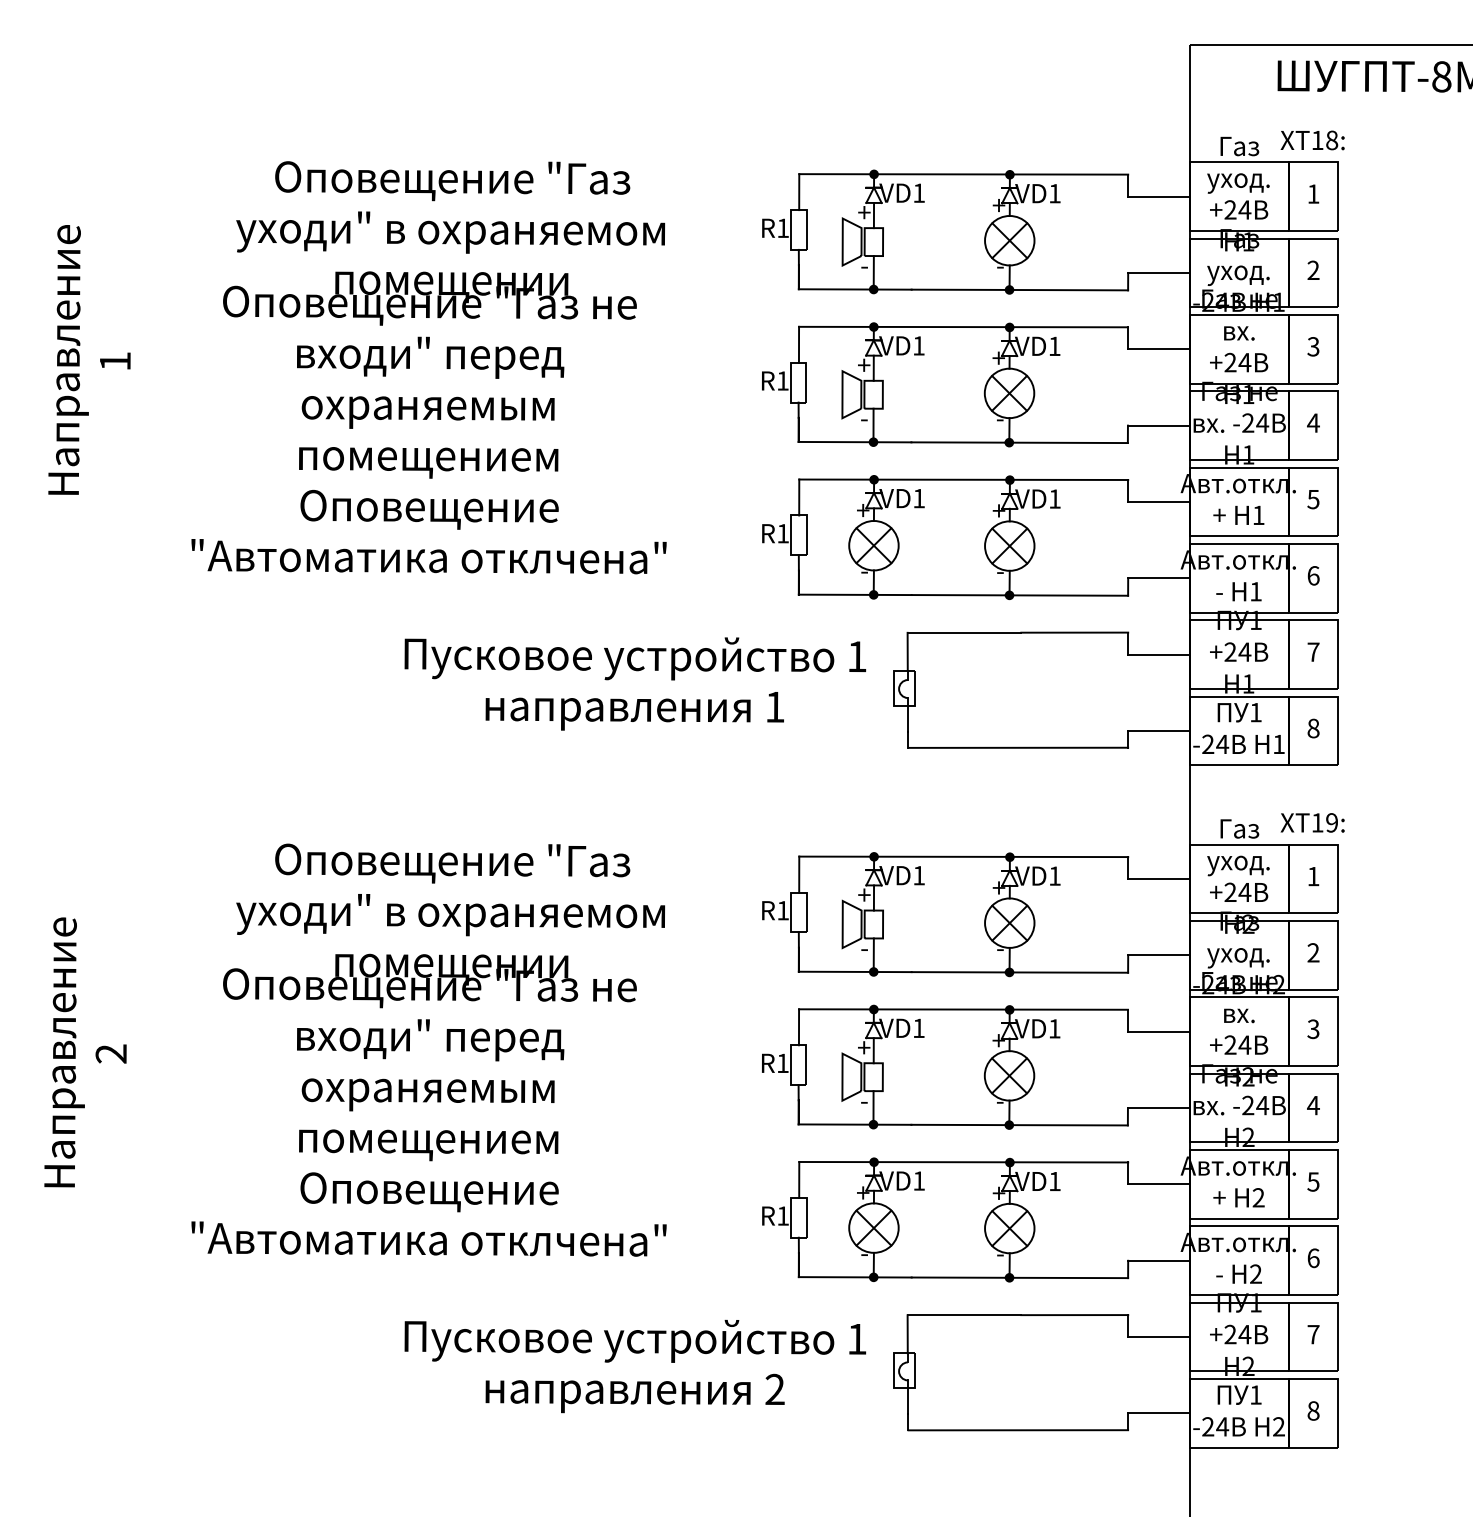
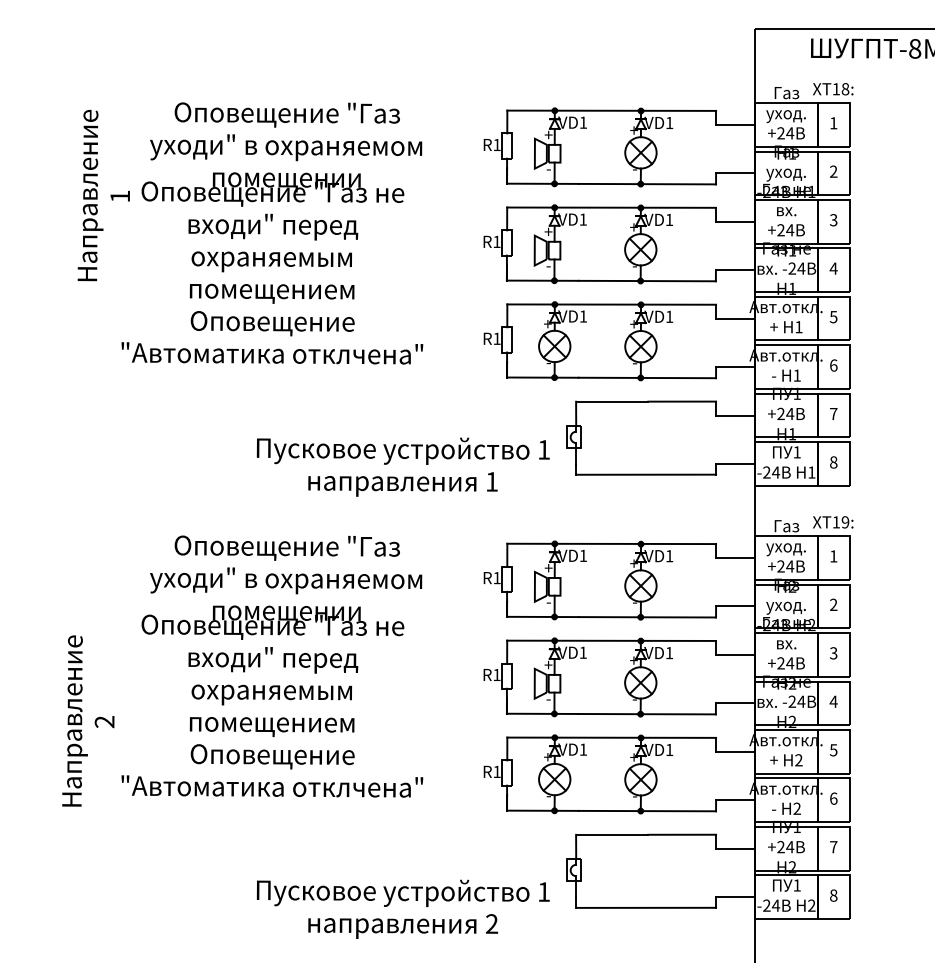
text: (88, 359) -> (103, 195), moved
text: (634, 682) -> (402, 466), moved
text: (85, 1051) -> (88, 720), moved
text: (634, 1365) -> (402, 908), moved

